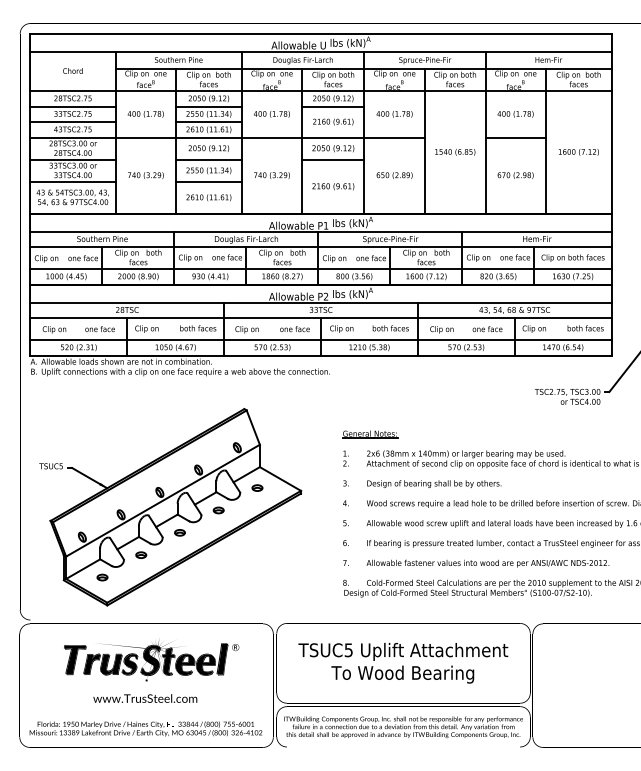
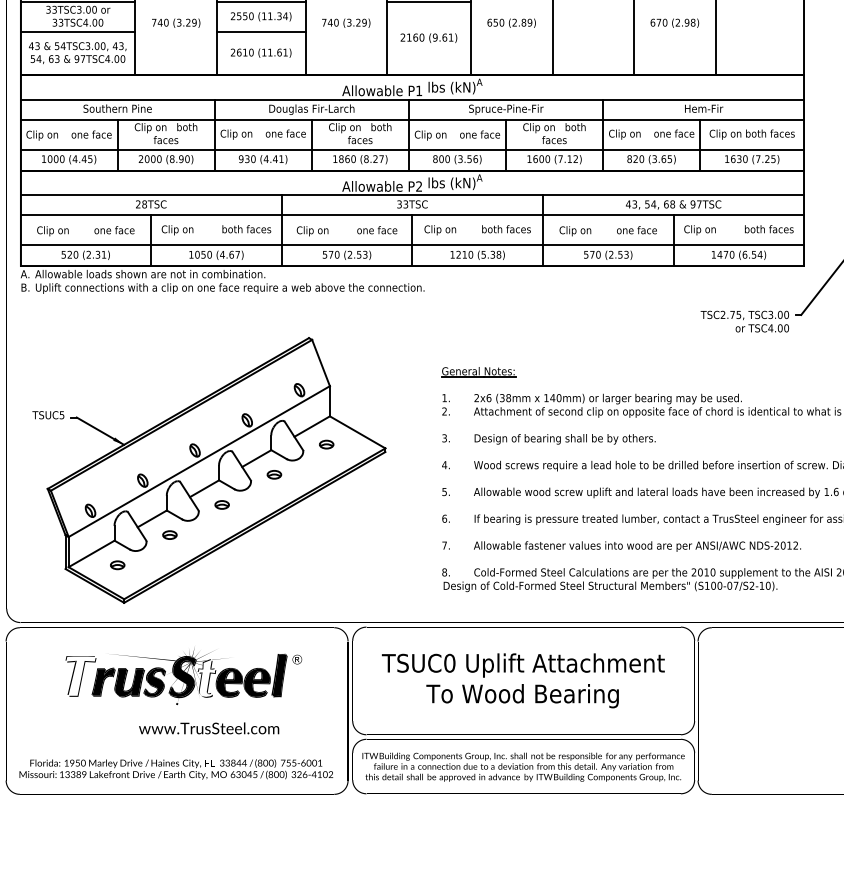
text: (348, 650) -> (449, 663), TSUC5 -> TSUC0
fill: (75, 659) -> (81, 675), removed
fill: (168, 661) -> (206, 678), removed
text: (145, 698) -> (209, 728), moved

